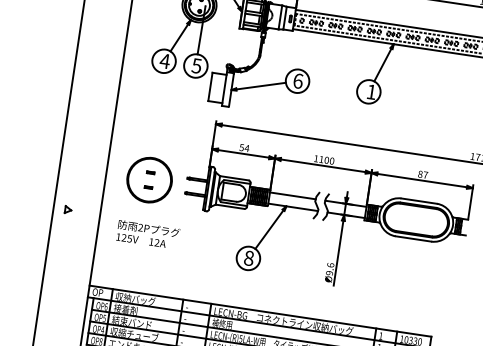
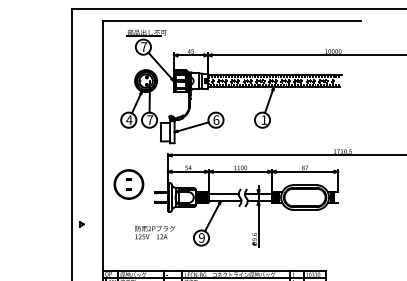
text: (197, 65) -> (150, 119), 5 -> 7
part: (148, 180) -> (128, 184), moved
text: (148, 234) -> (155, 232), moved
text: (248, 257) -> (201, 237), 8 -> 9

